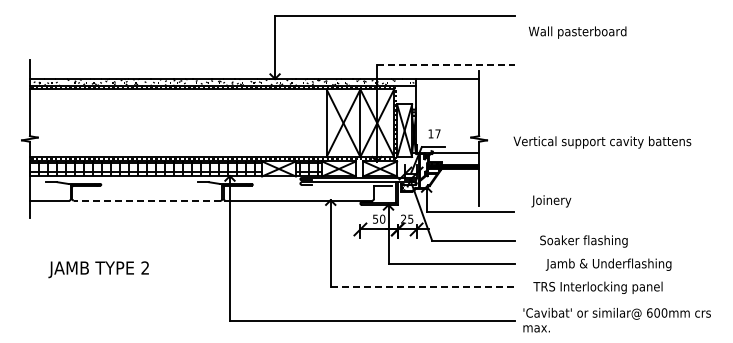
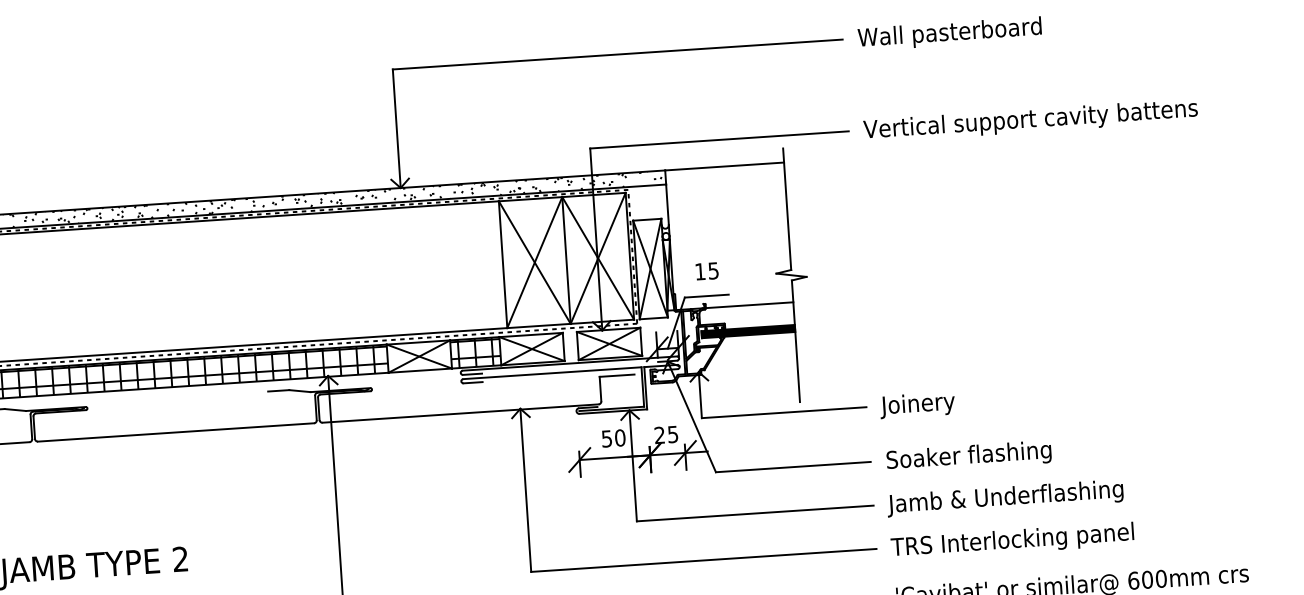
text: (577, 32) -> (949, 33), moved
line: (445, 64) -> (719, 139), dashed -> solid
text: (437, 133) -> (712, 270), 17 -> 15
text: (602, 142) -> (1030, 120), moved
line: (147, 200) -> (176, 432), dashed -> solid
text: (551, 201) -> (917, 405), moved
text: (583, 241) -> (968, 456), moved
text: (608, 264) -> (1005, 497), moved
line: (422, 287) -> (703, 561), dashed -> solid
text: (597, 287) -> (1011, 540), moved

